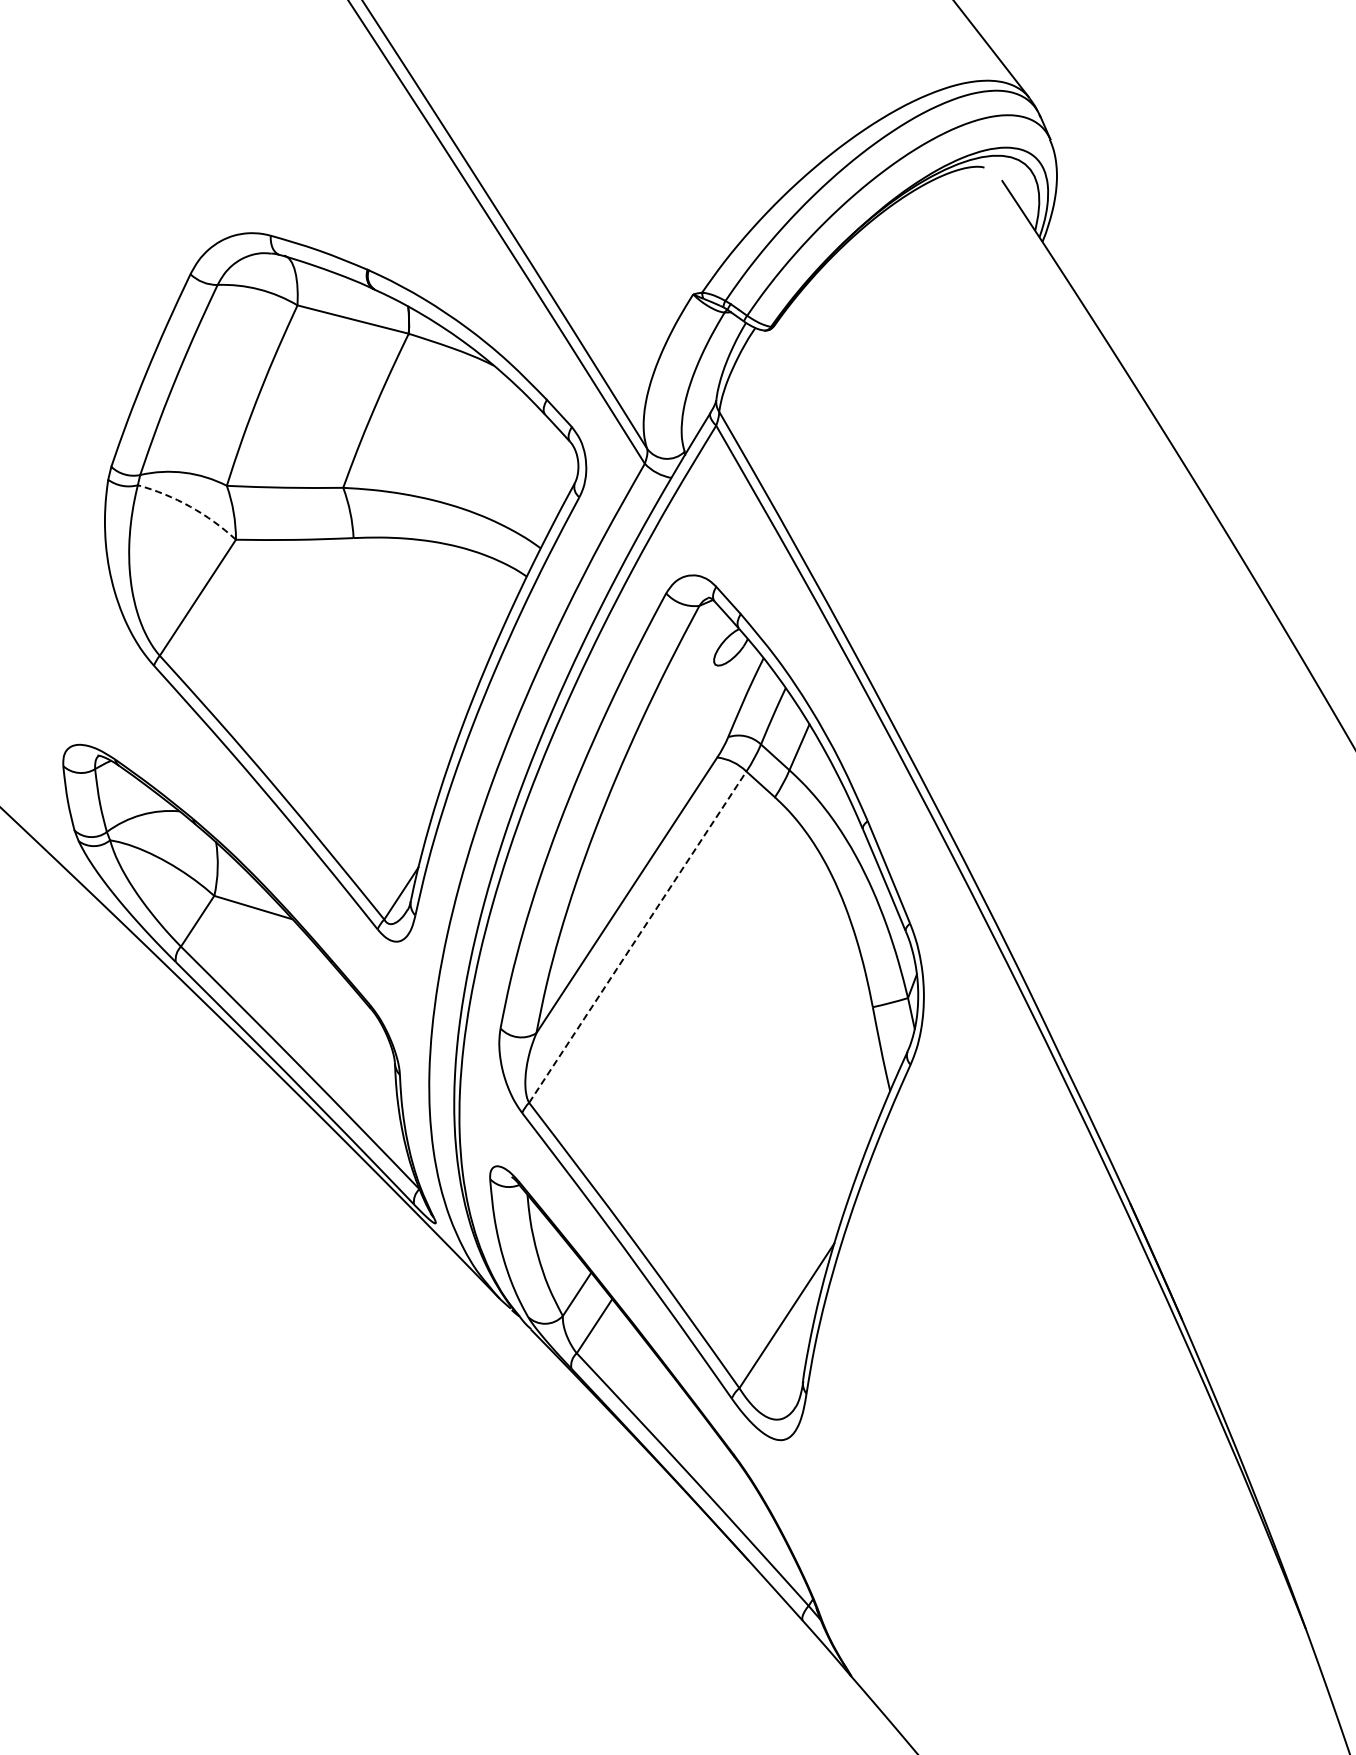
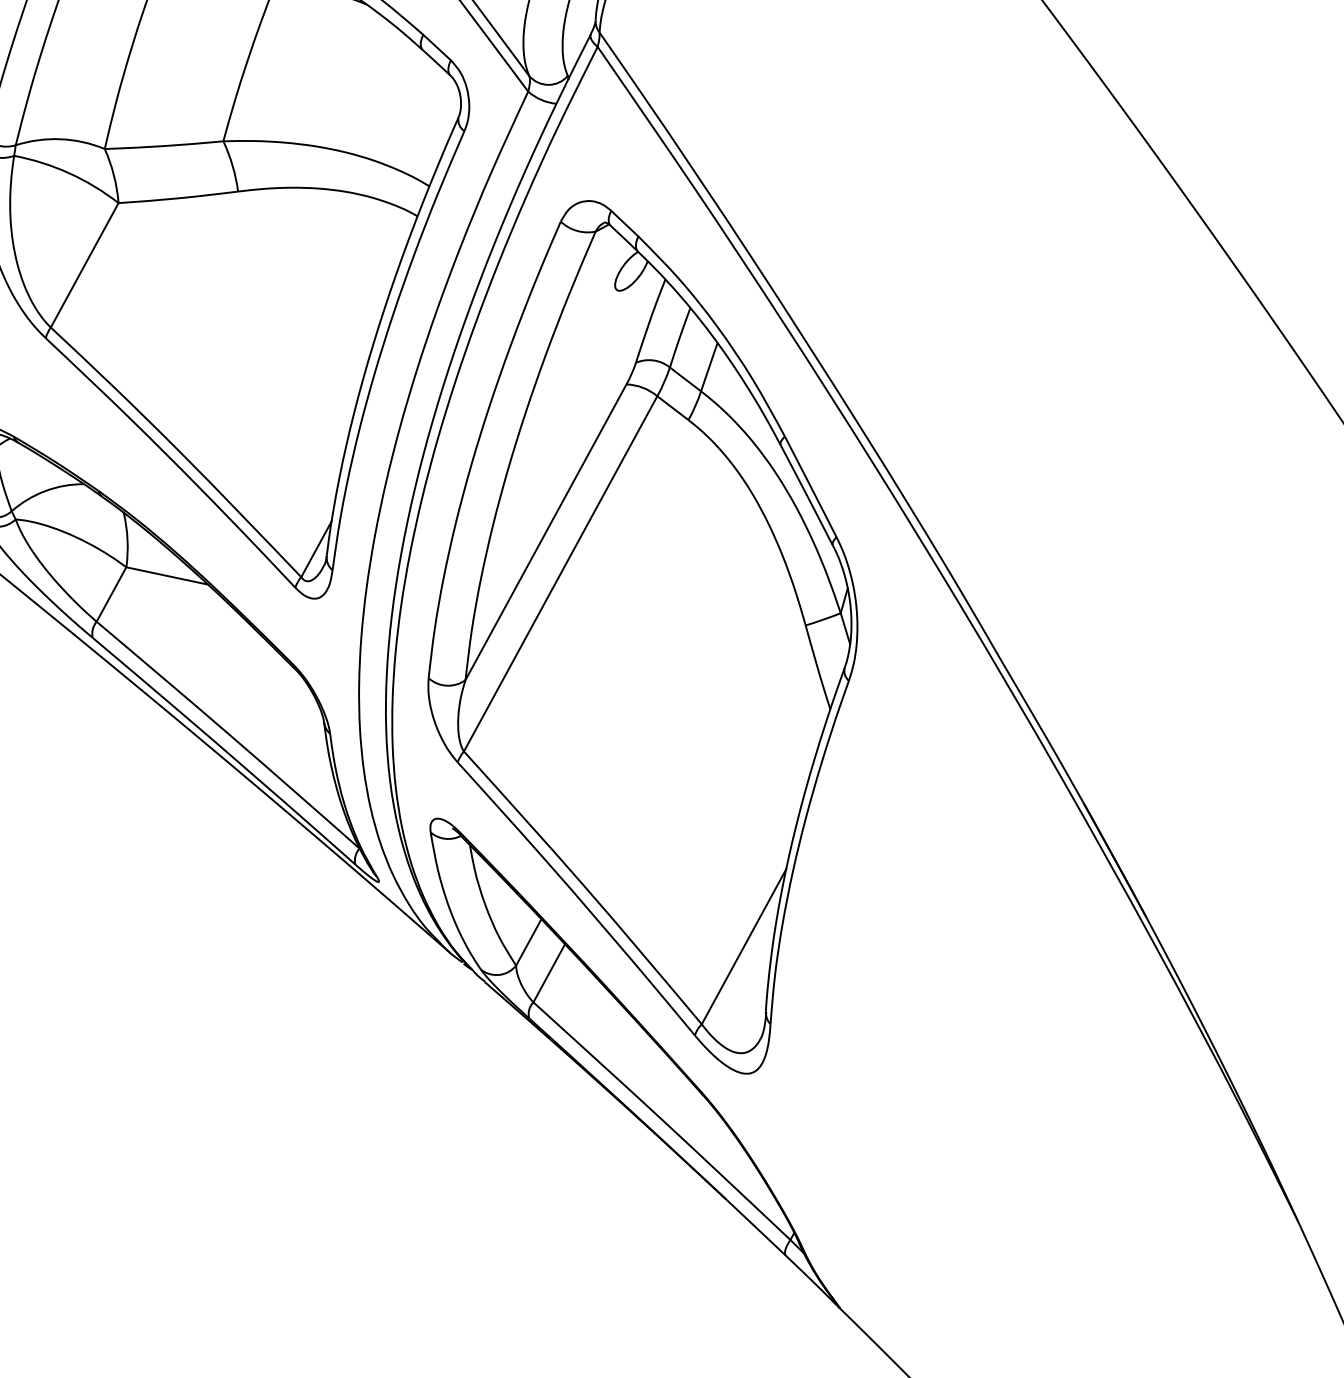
arc: (190, 506) -> (69, 173), dashed -> solid
line: (638, 936) -> (561, 573), dashed -> solid

